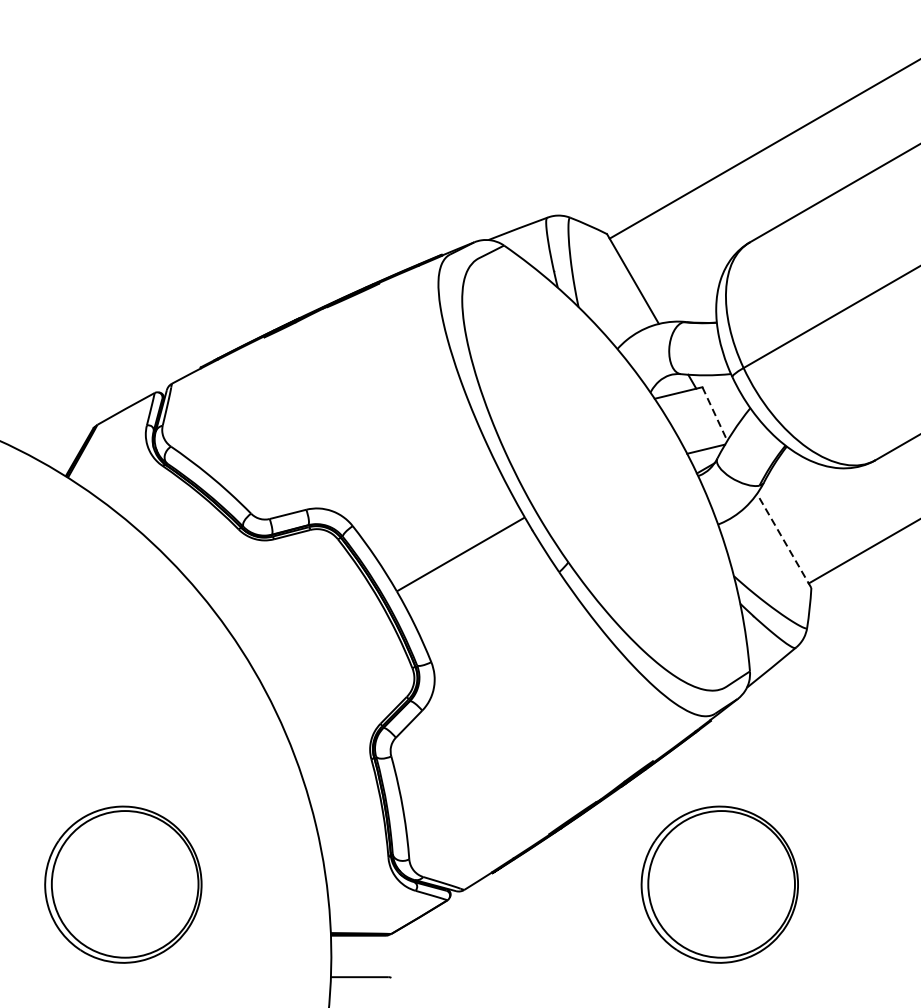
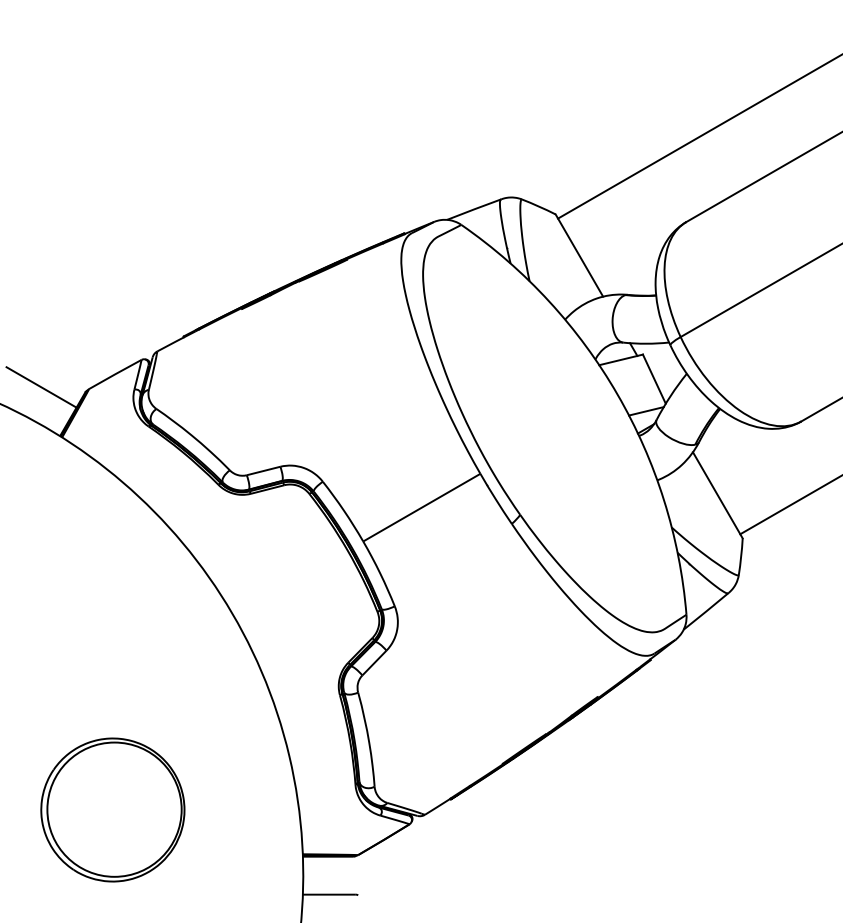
line: (715, 414) -> (654, 379), dashed -> solid
line: (45, 423) -> (41, 387), added
line: (783, 541) -> (717, 495), dashed -> solid
part: (719, 884) -> (658, 809), removed

